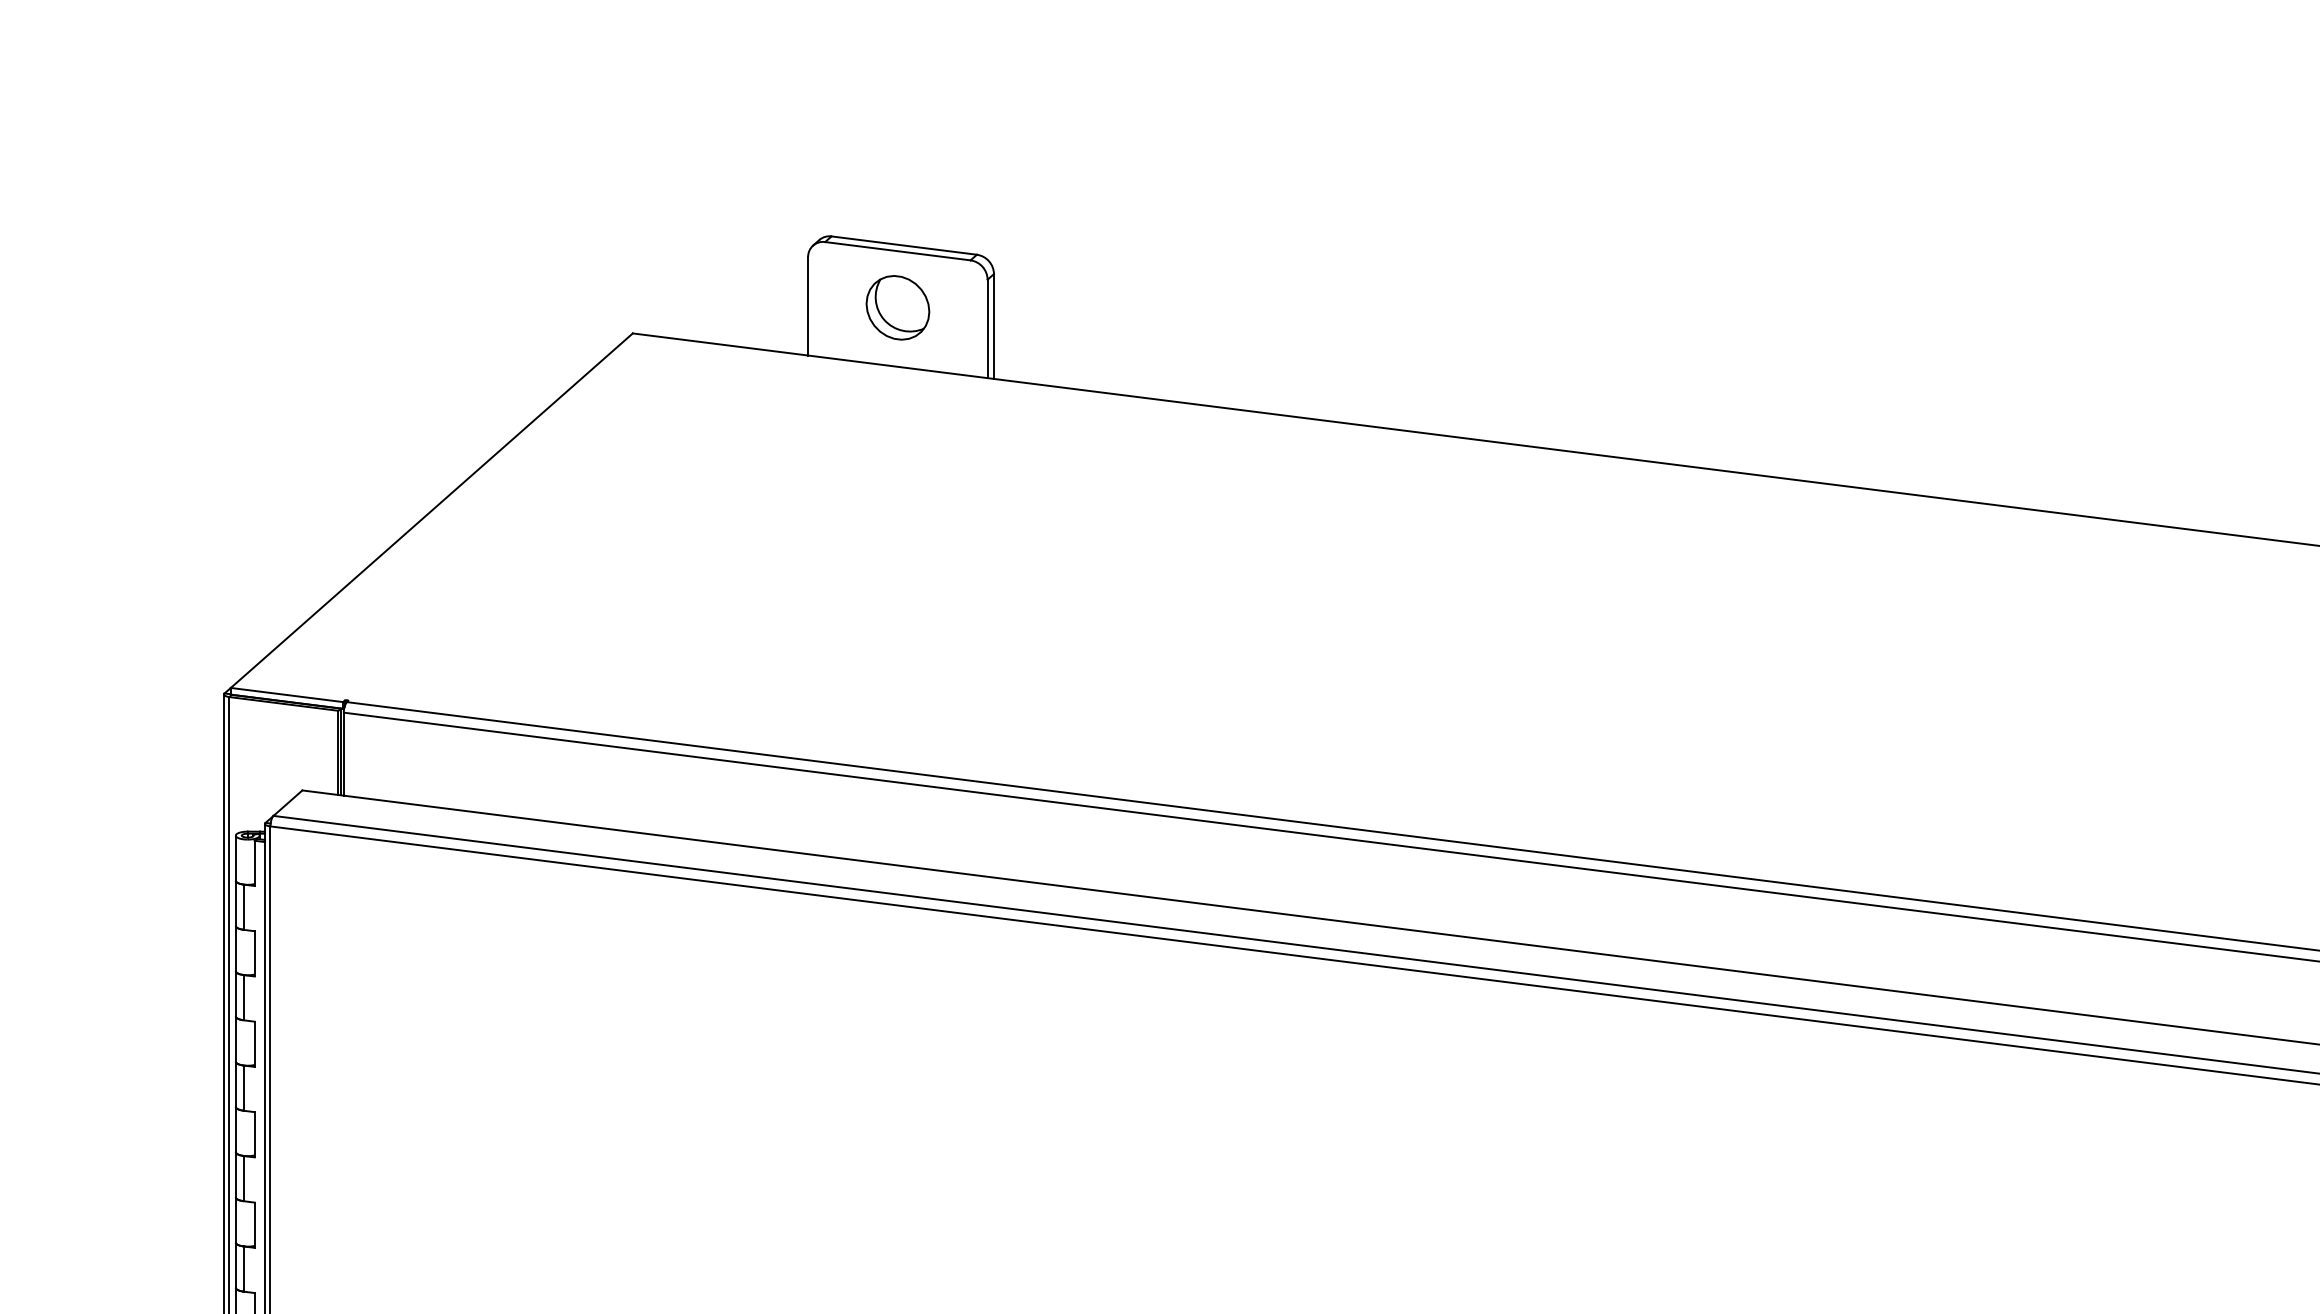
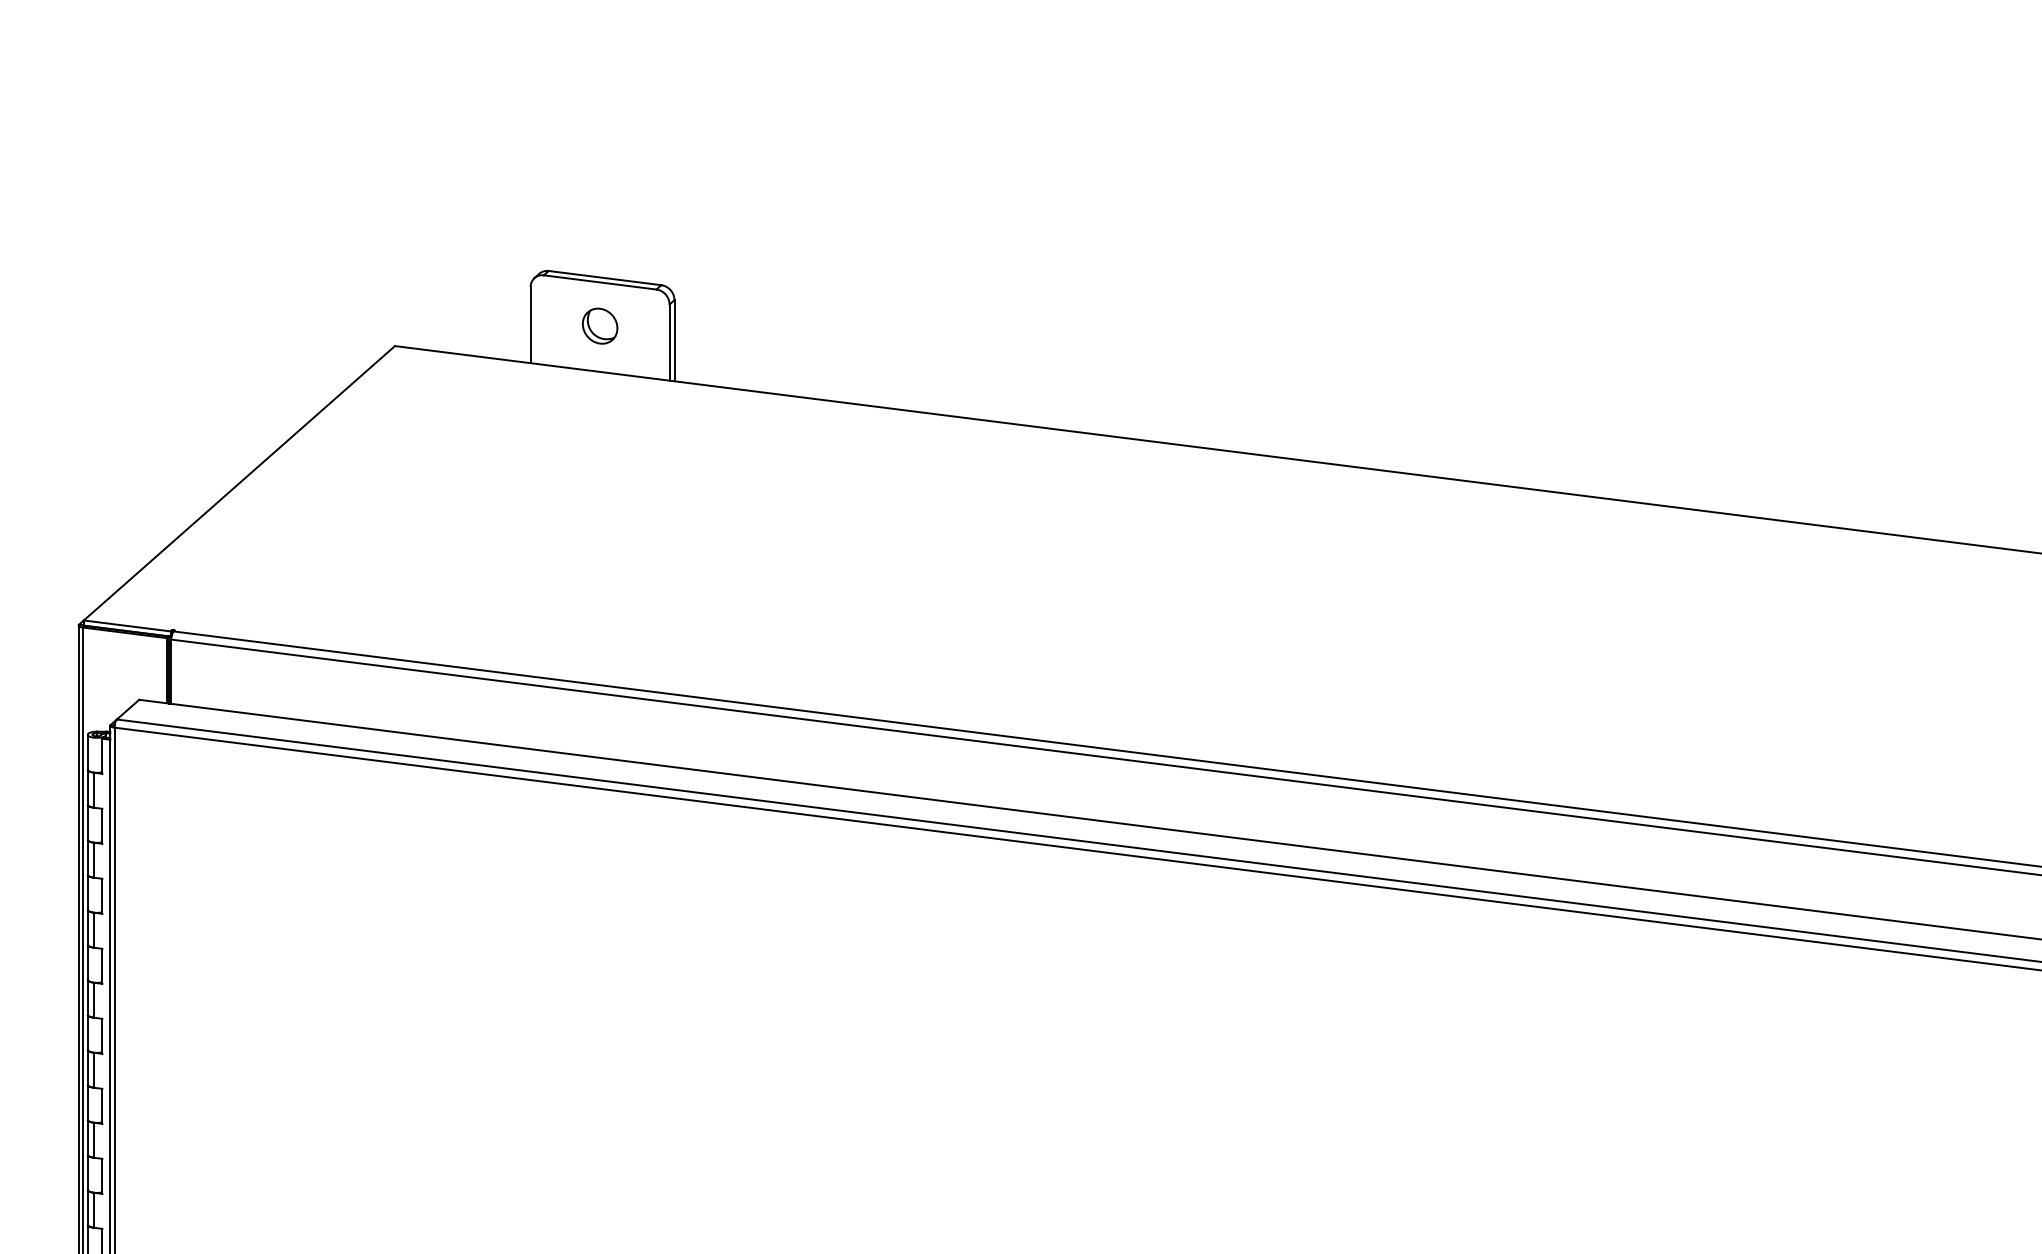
part: (897, 306) -> (599, 325), size x0.71

